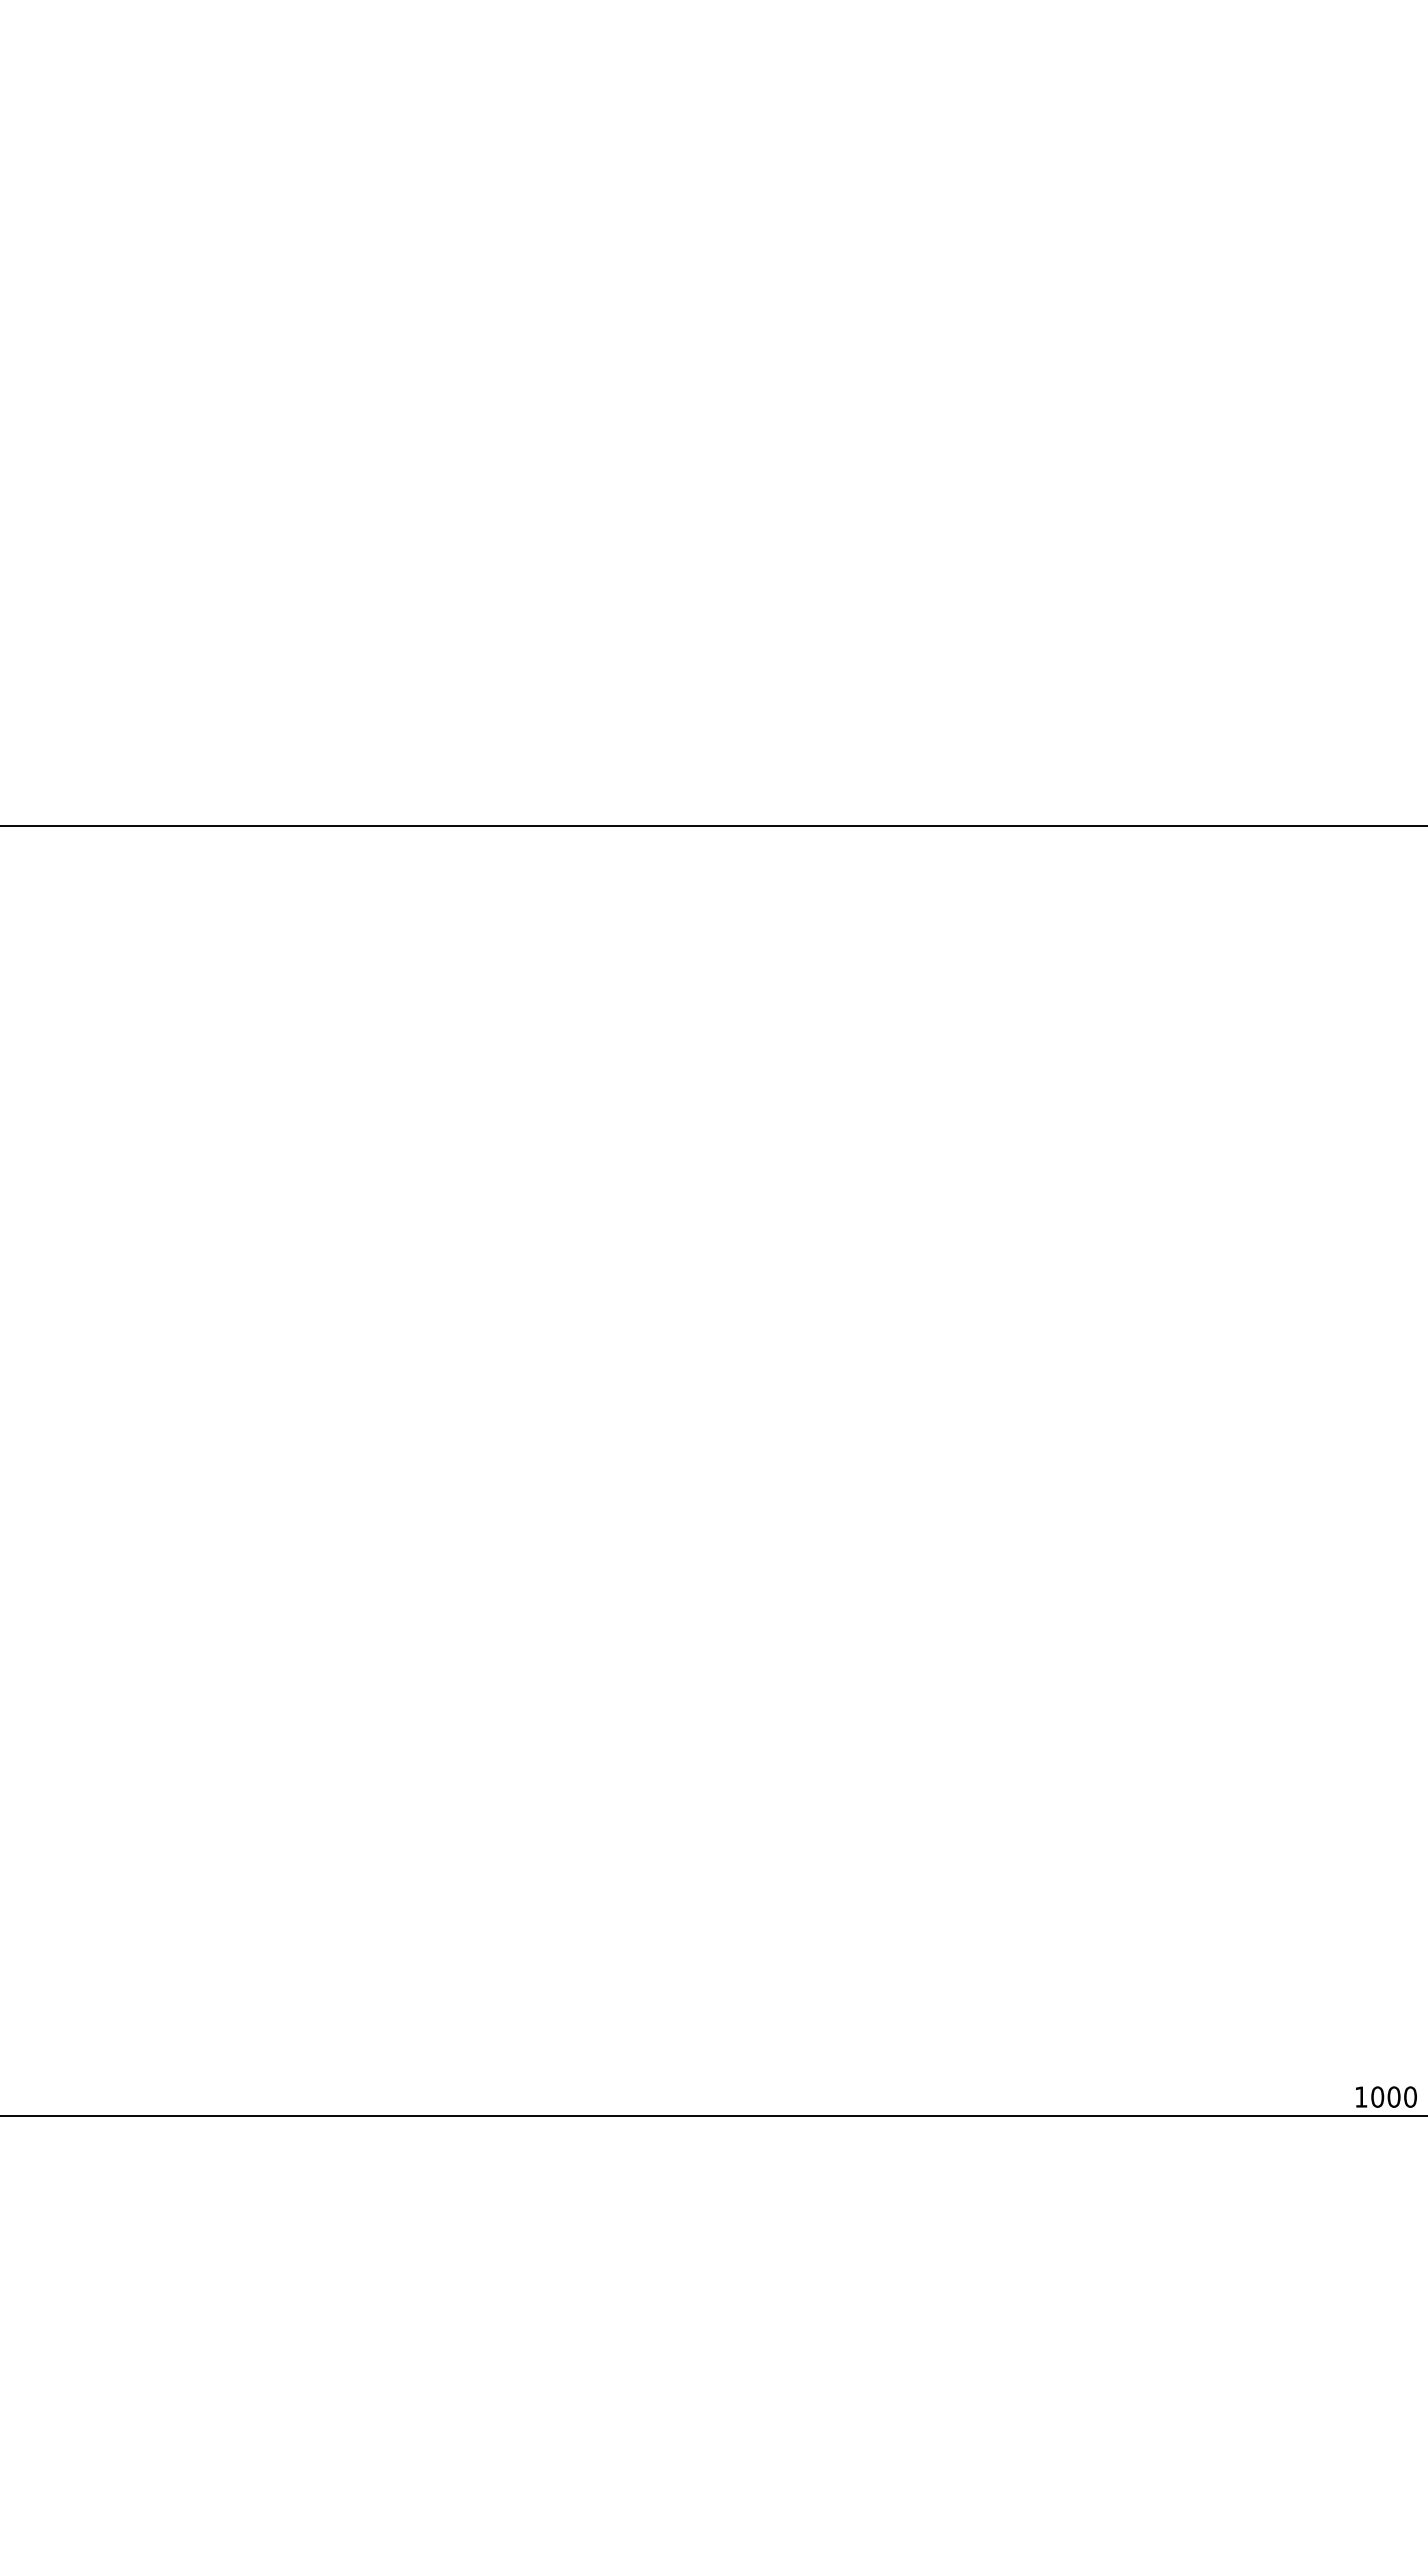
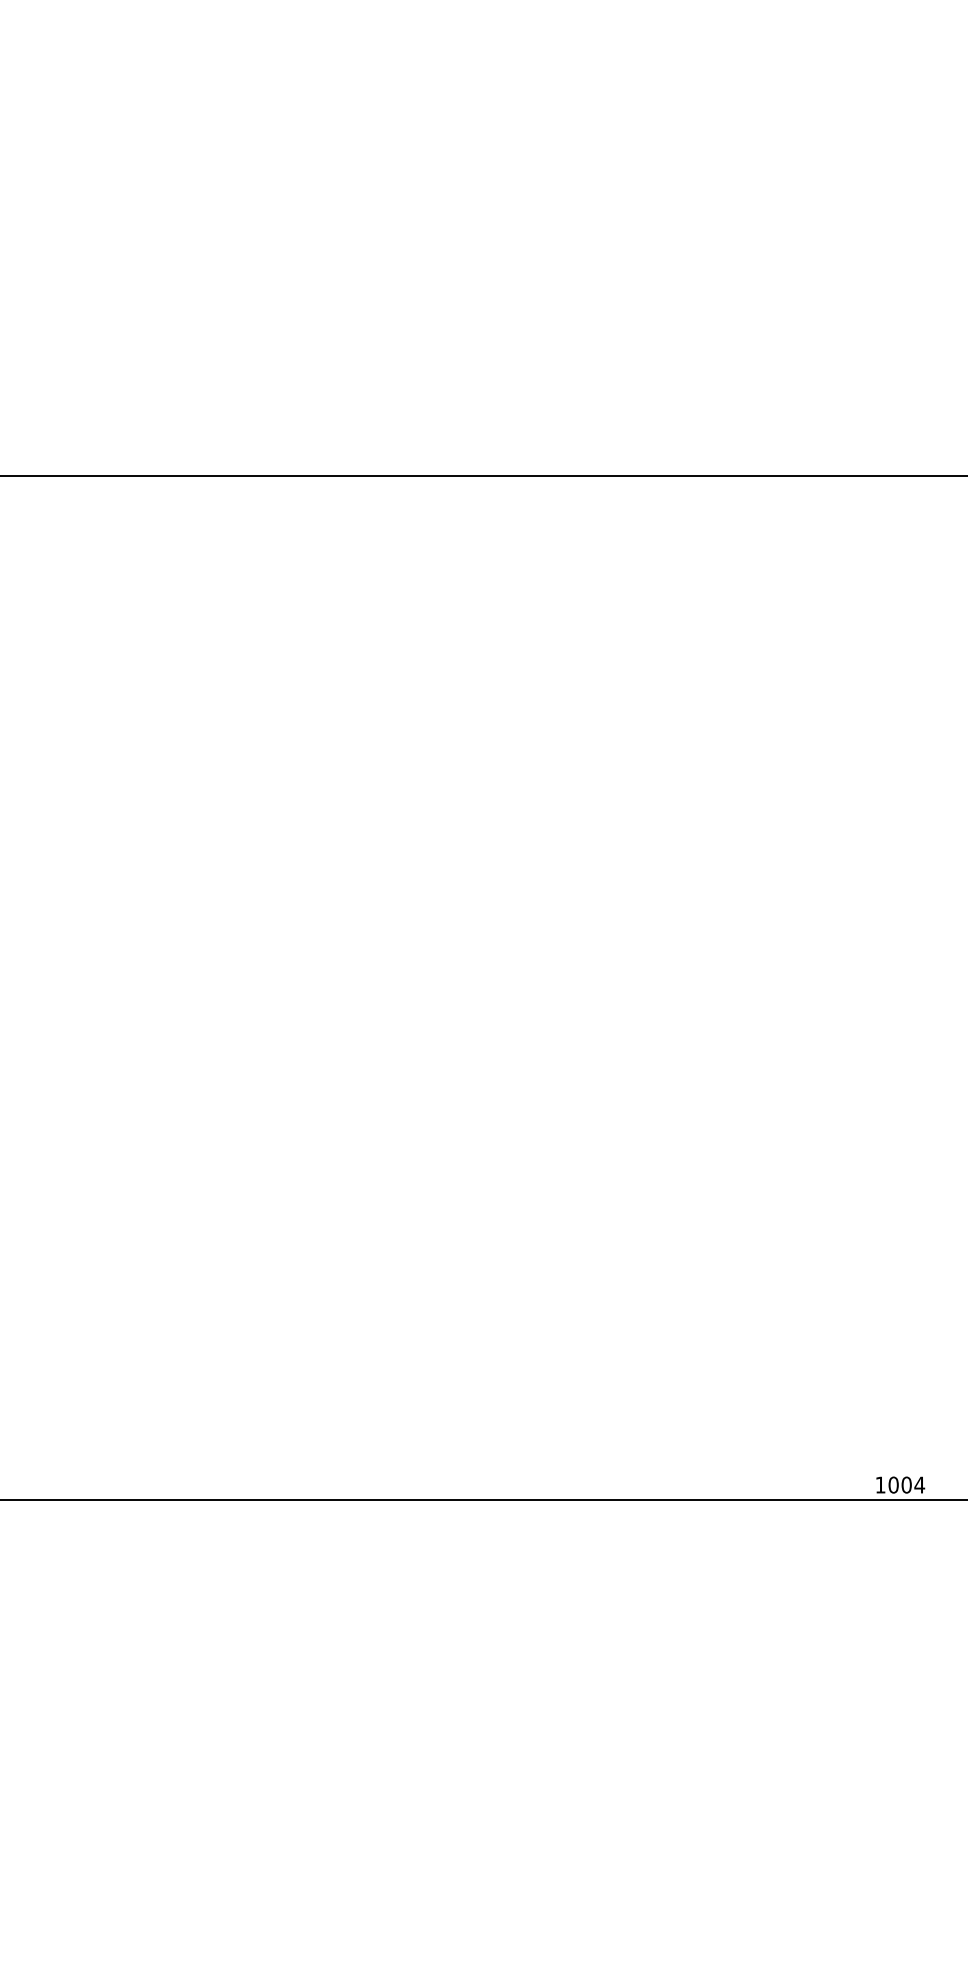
text: (1410, 2096) -> (919, 1484), 1000 -> 1004

